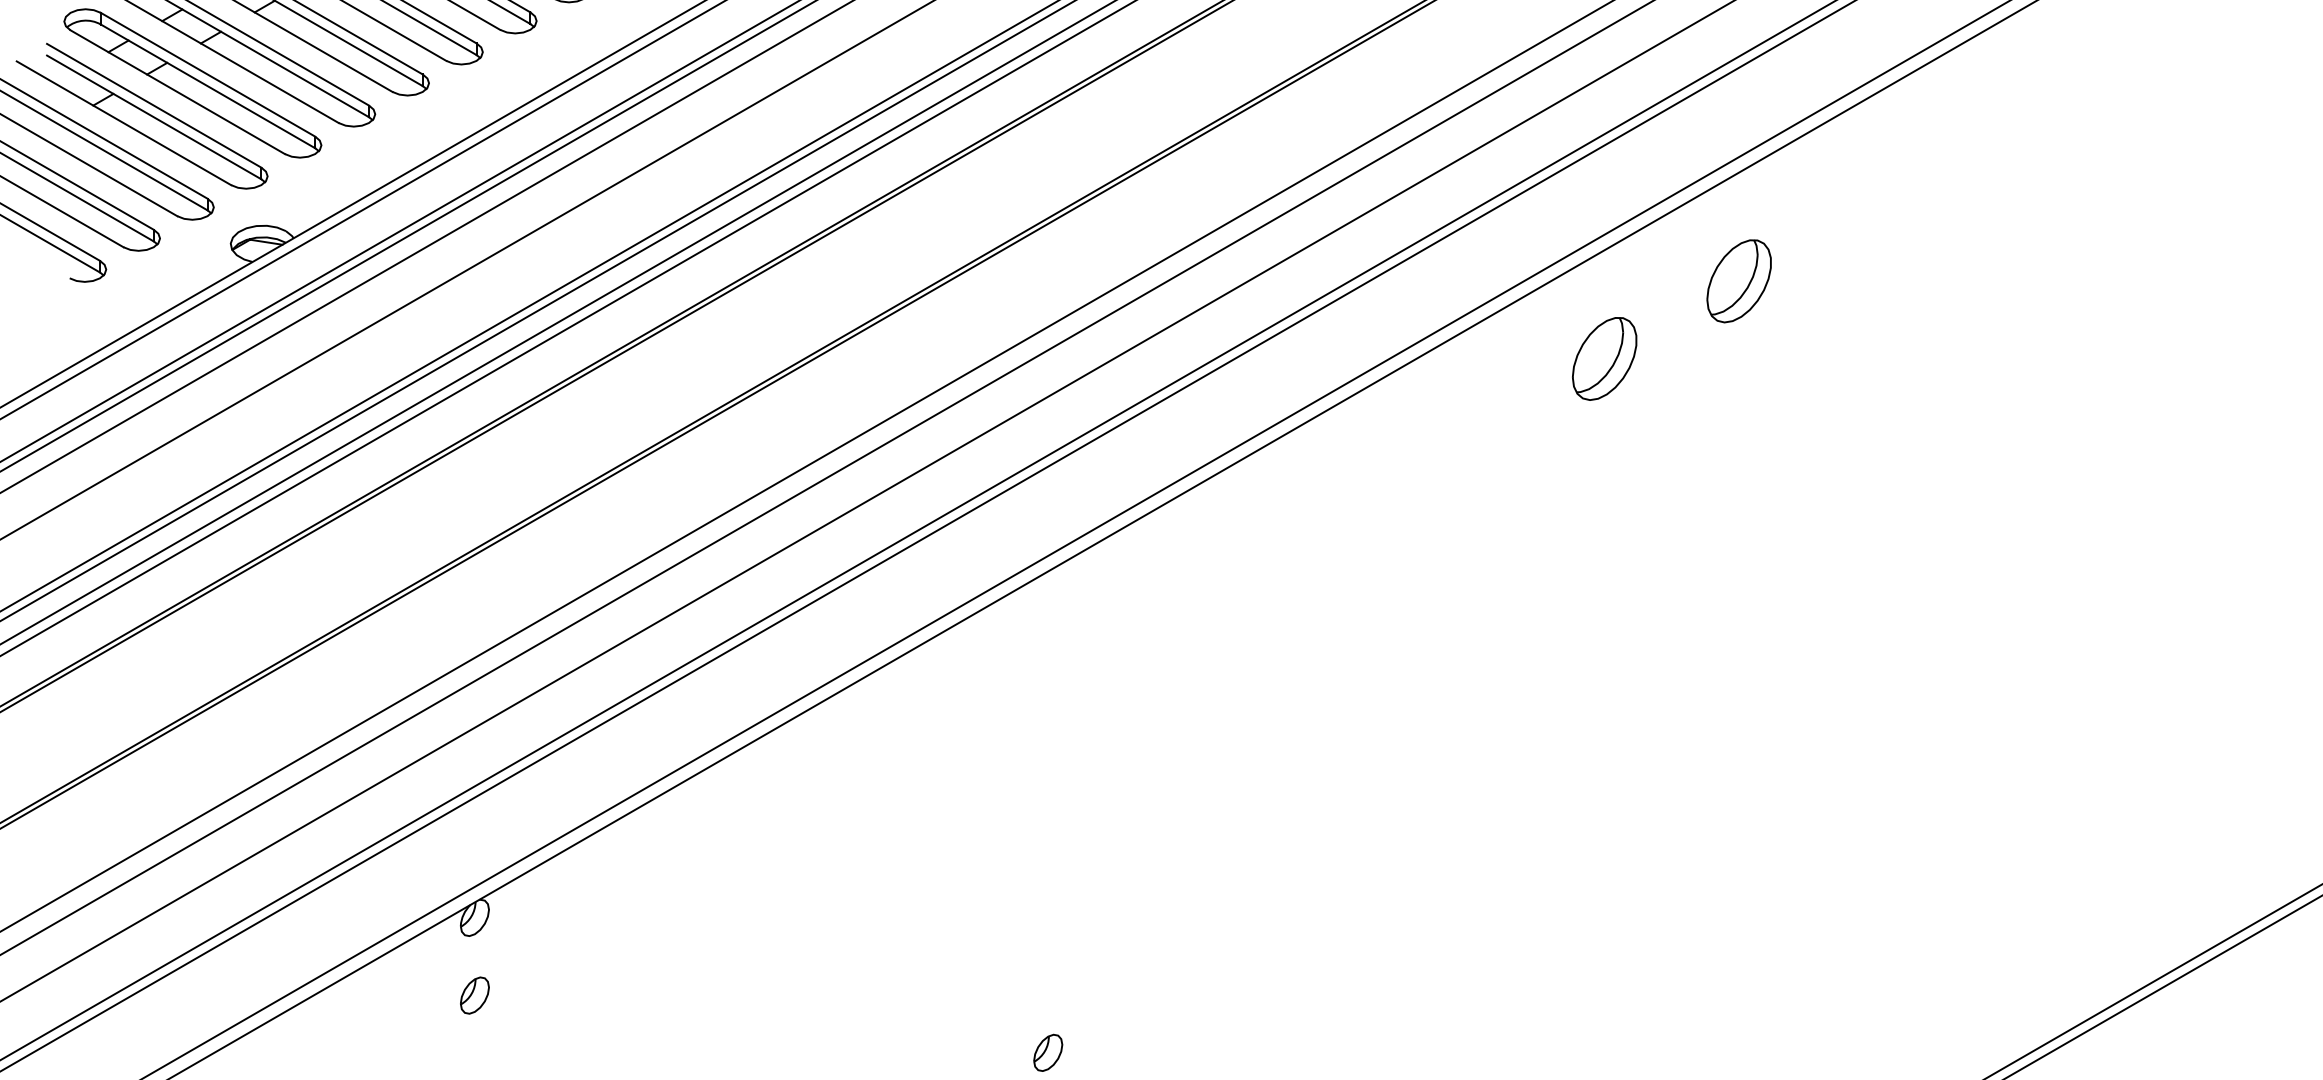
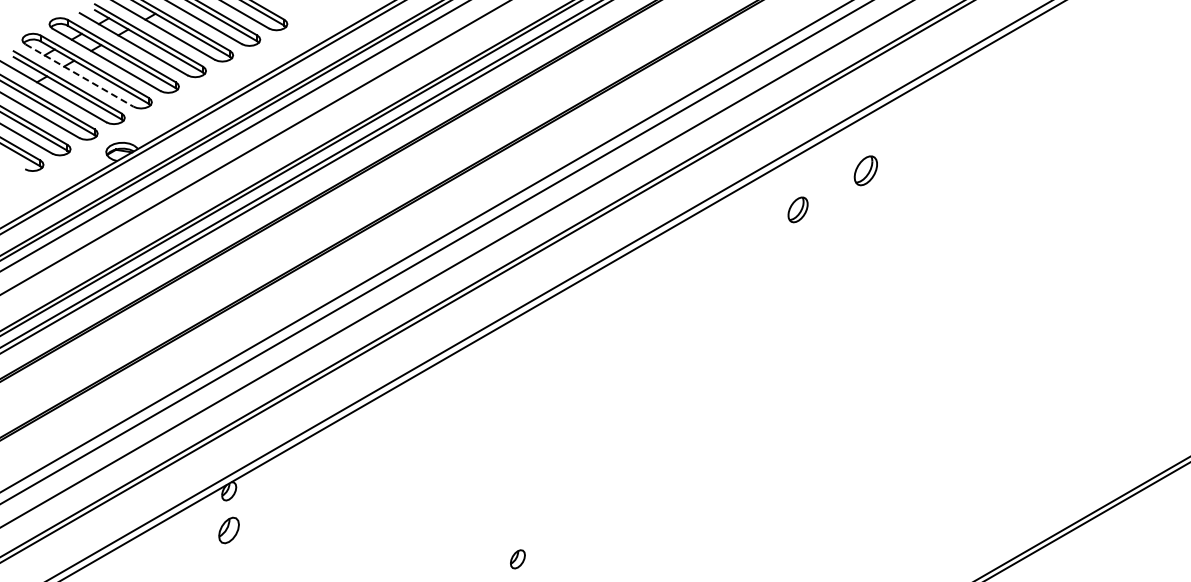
line: (177, 92) -> (79, 75), solid -> dashed
part: (1738, 280) -> (865, 170), size x0.7
part: (1603, 358) -> (797, 209), size x0.6
part: (475, 995) -> (229, 530), size x1.4

